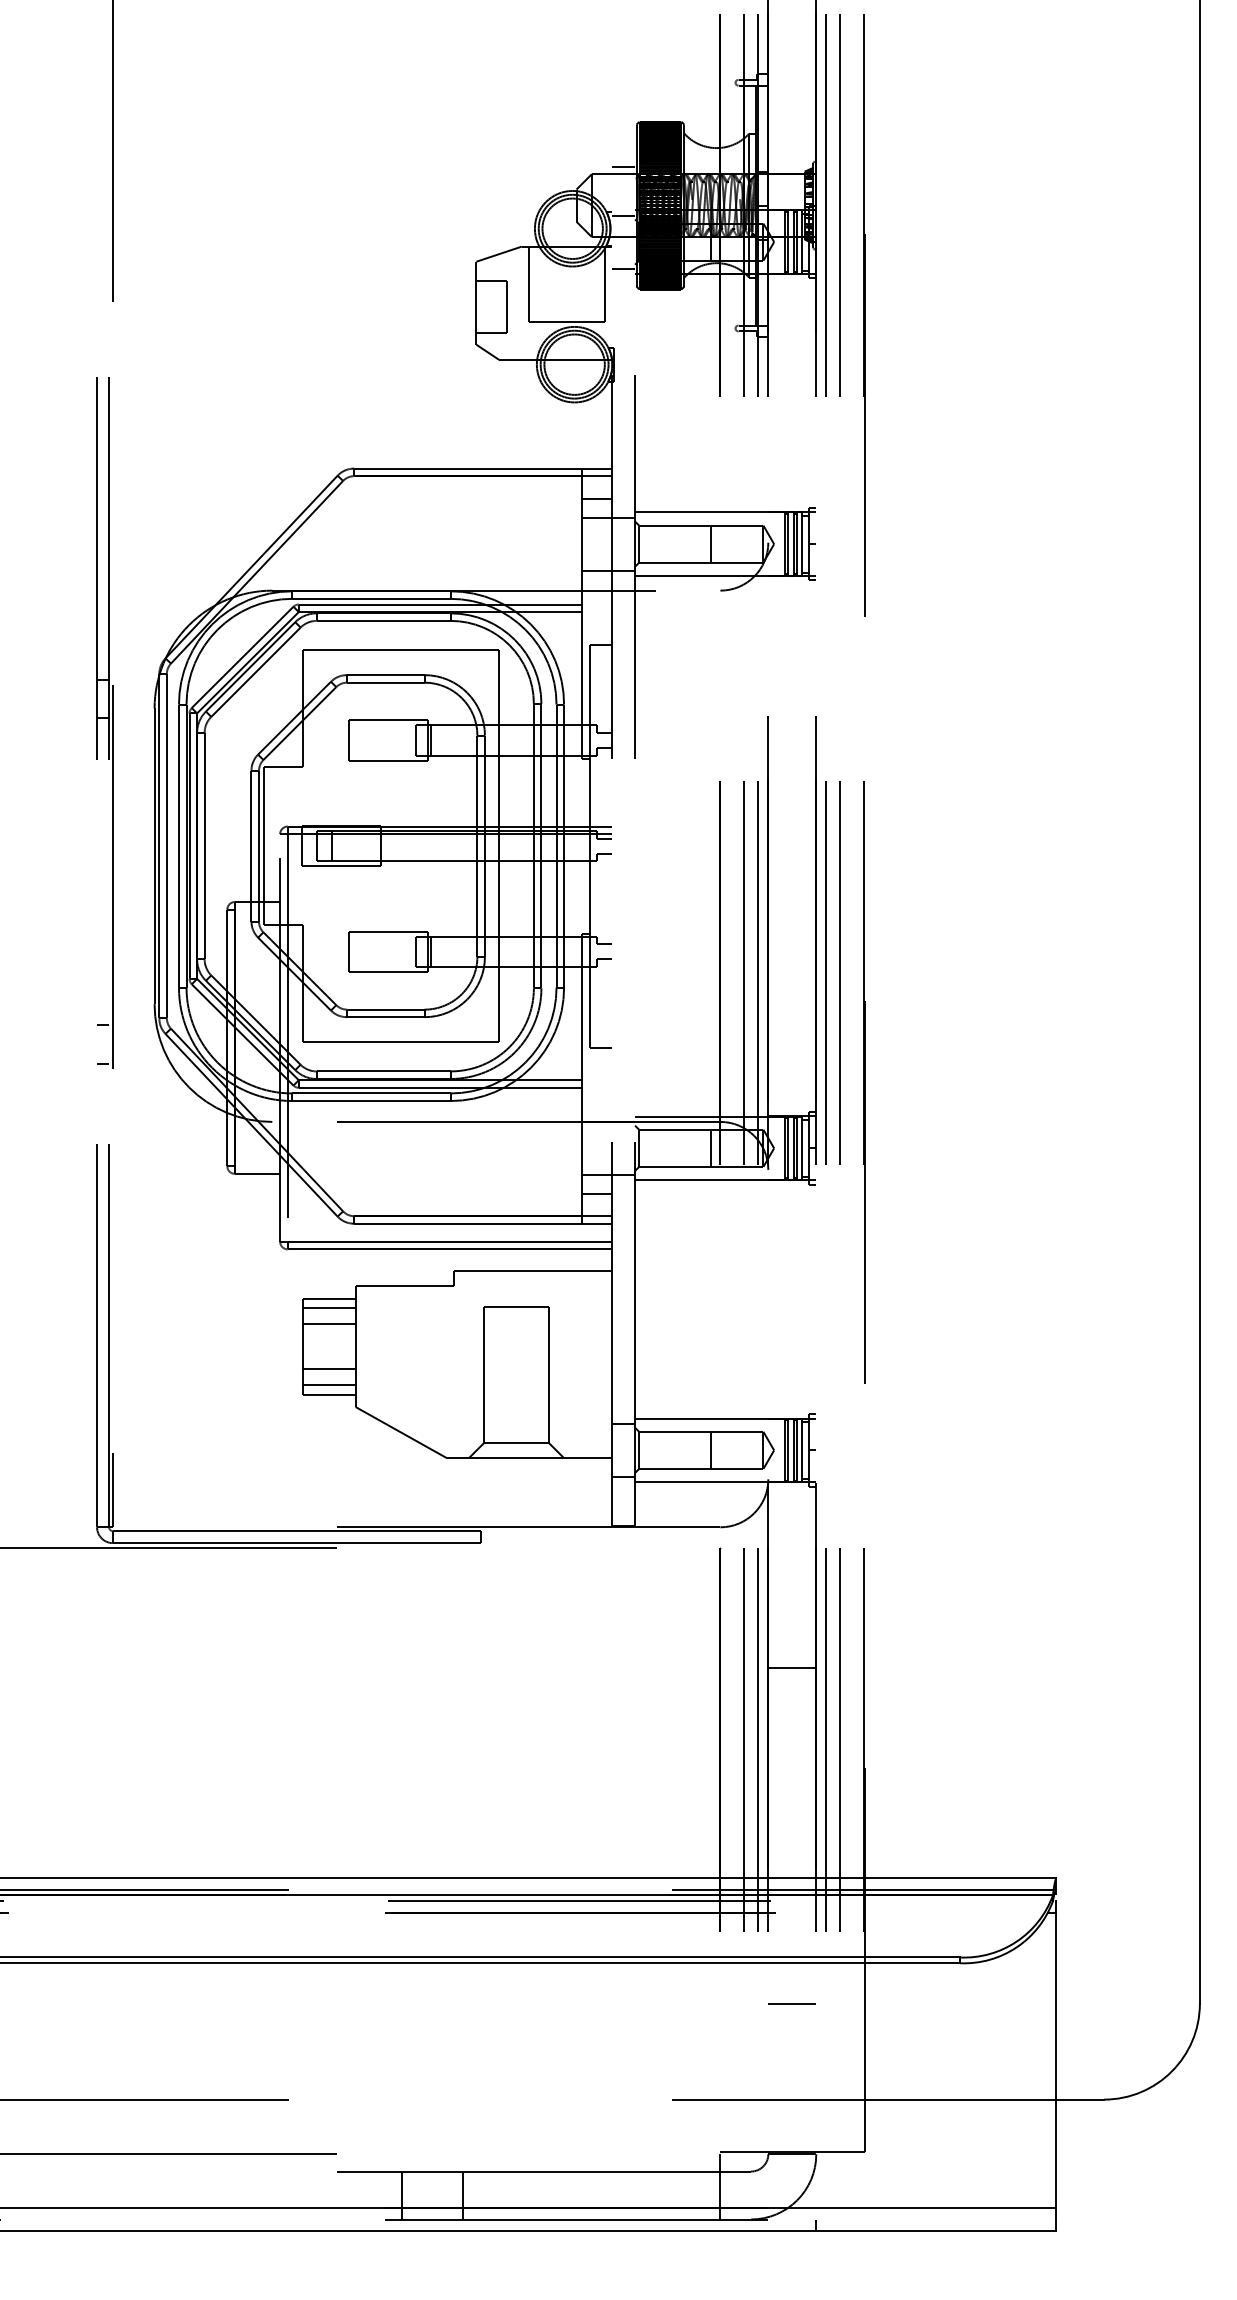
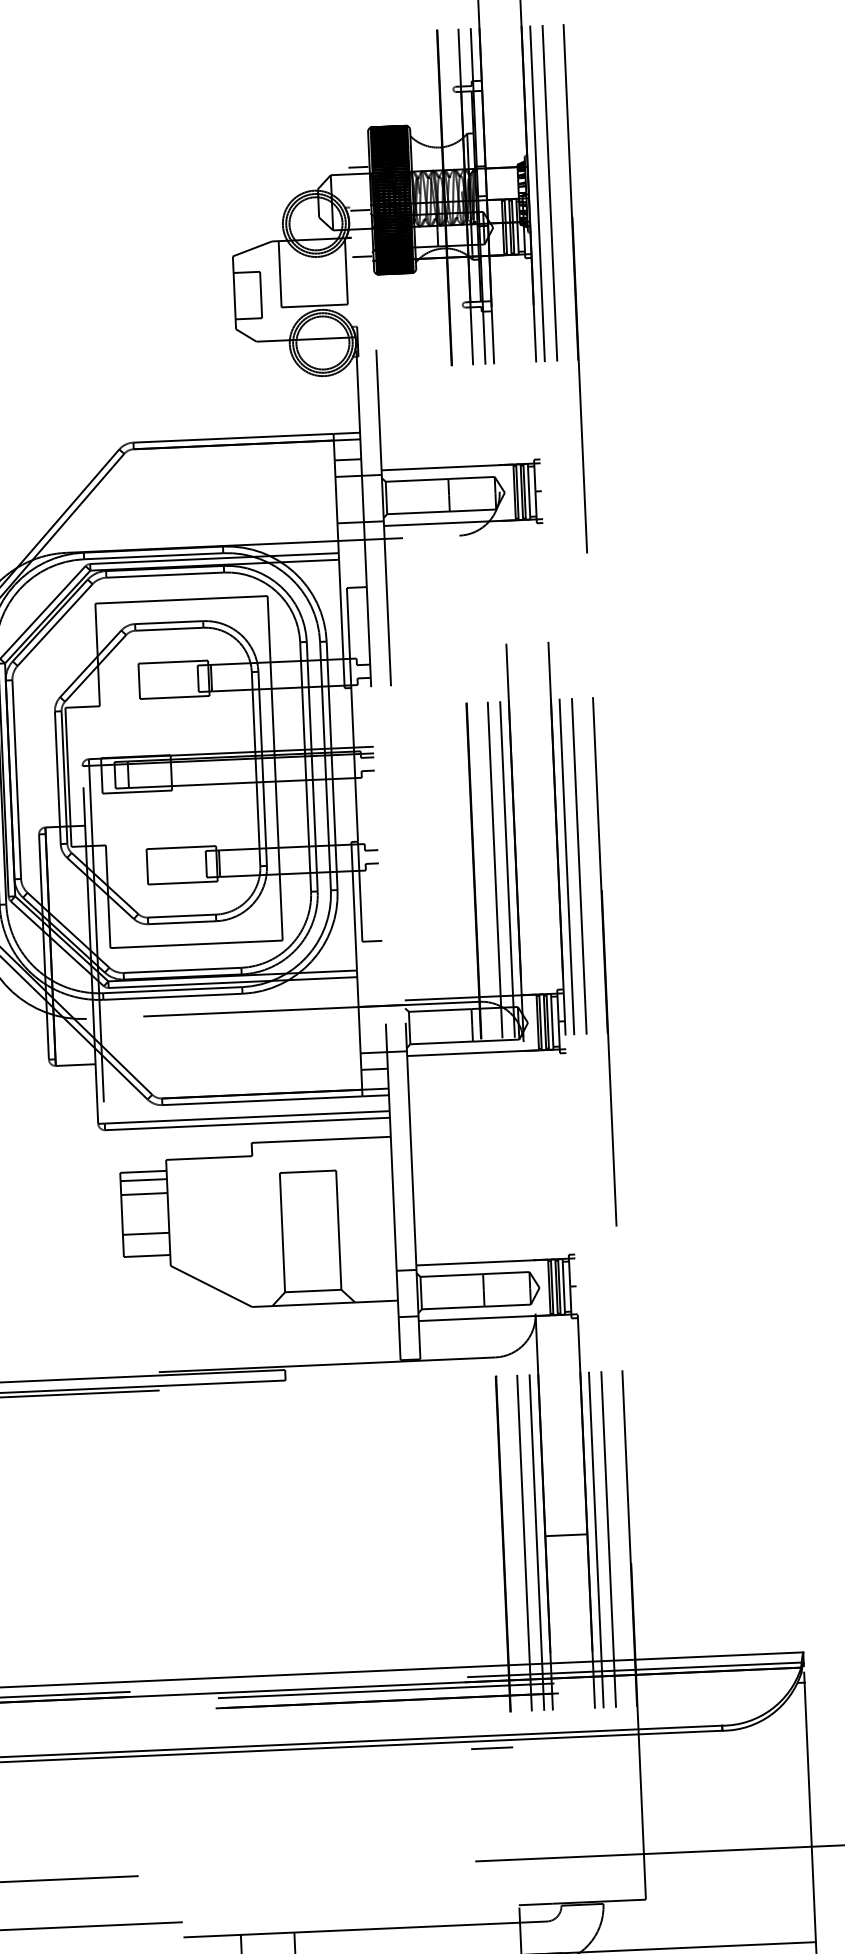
line: (328, 1385) -> (146, 1248), removed
line: (792, 1668) -> (566, 1535), moved
line: (791, 2003) -> (491, 1748), moved

